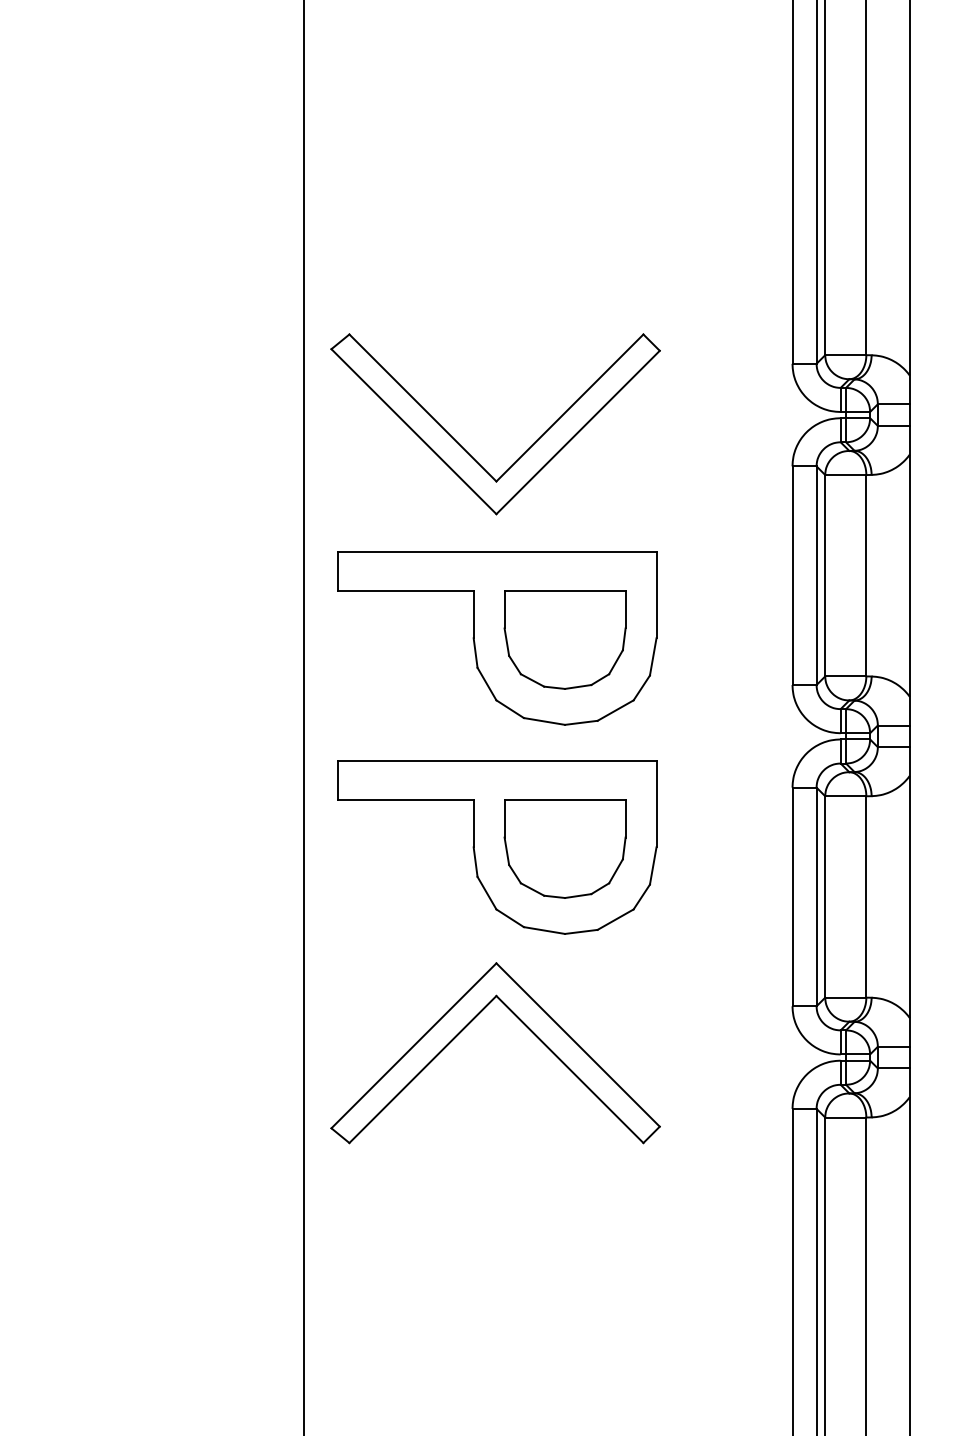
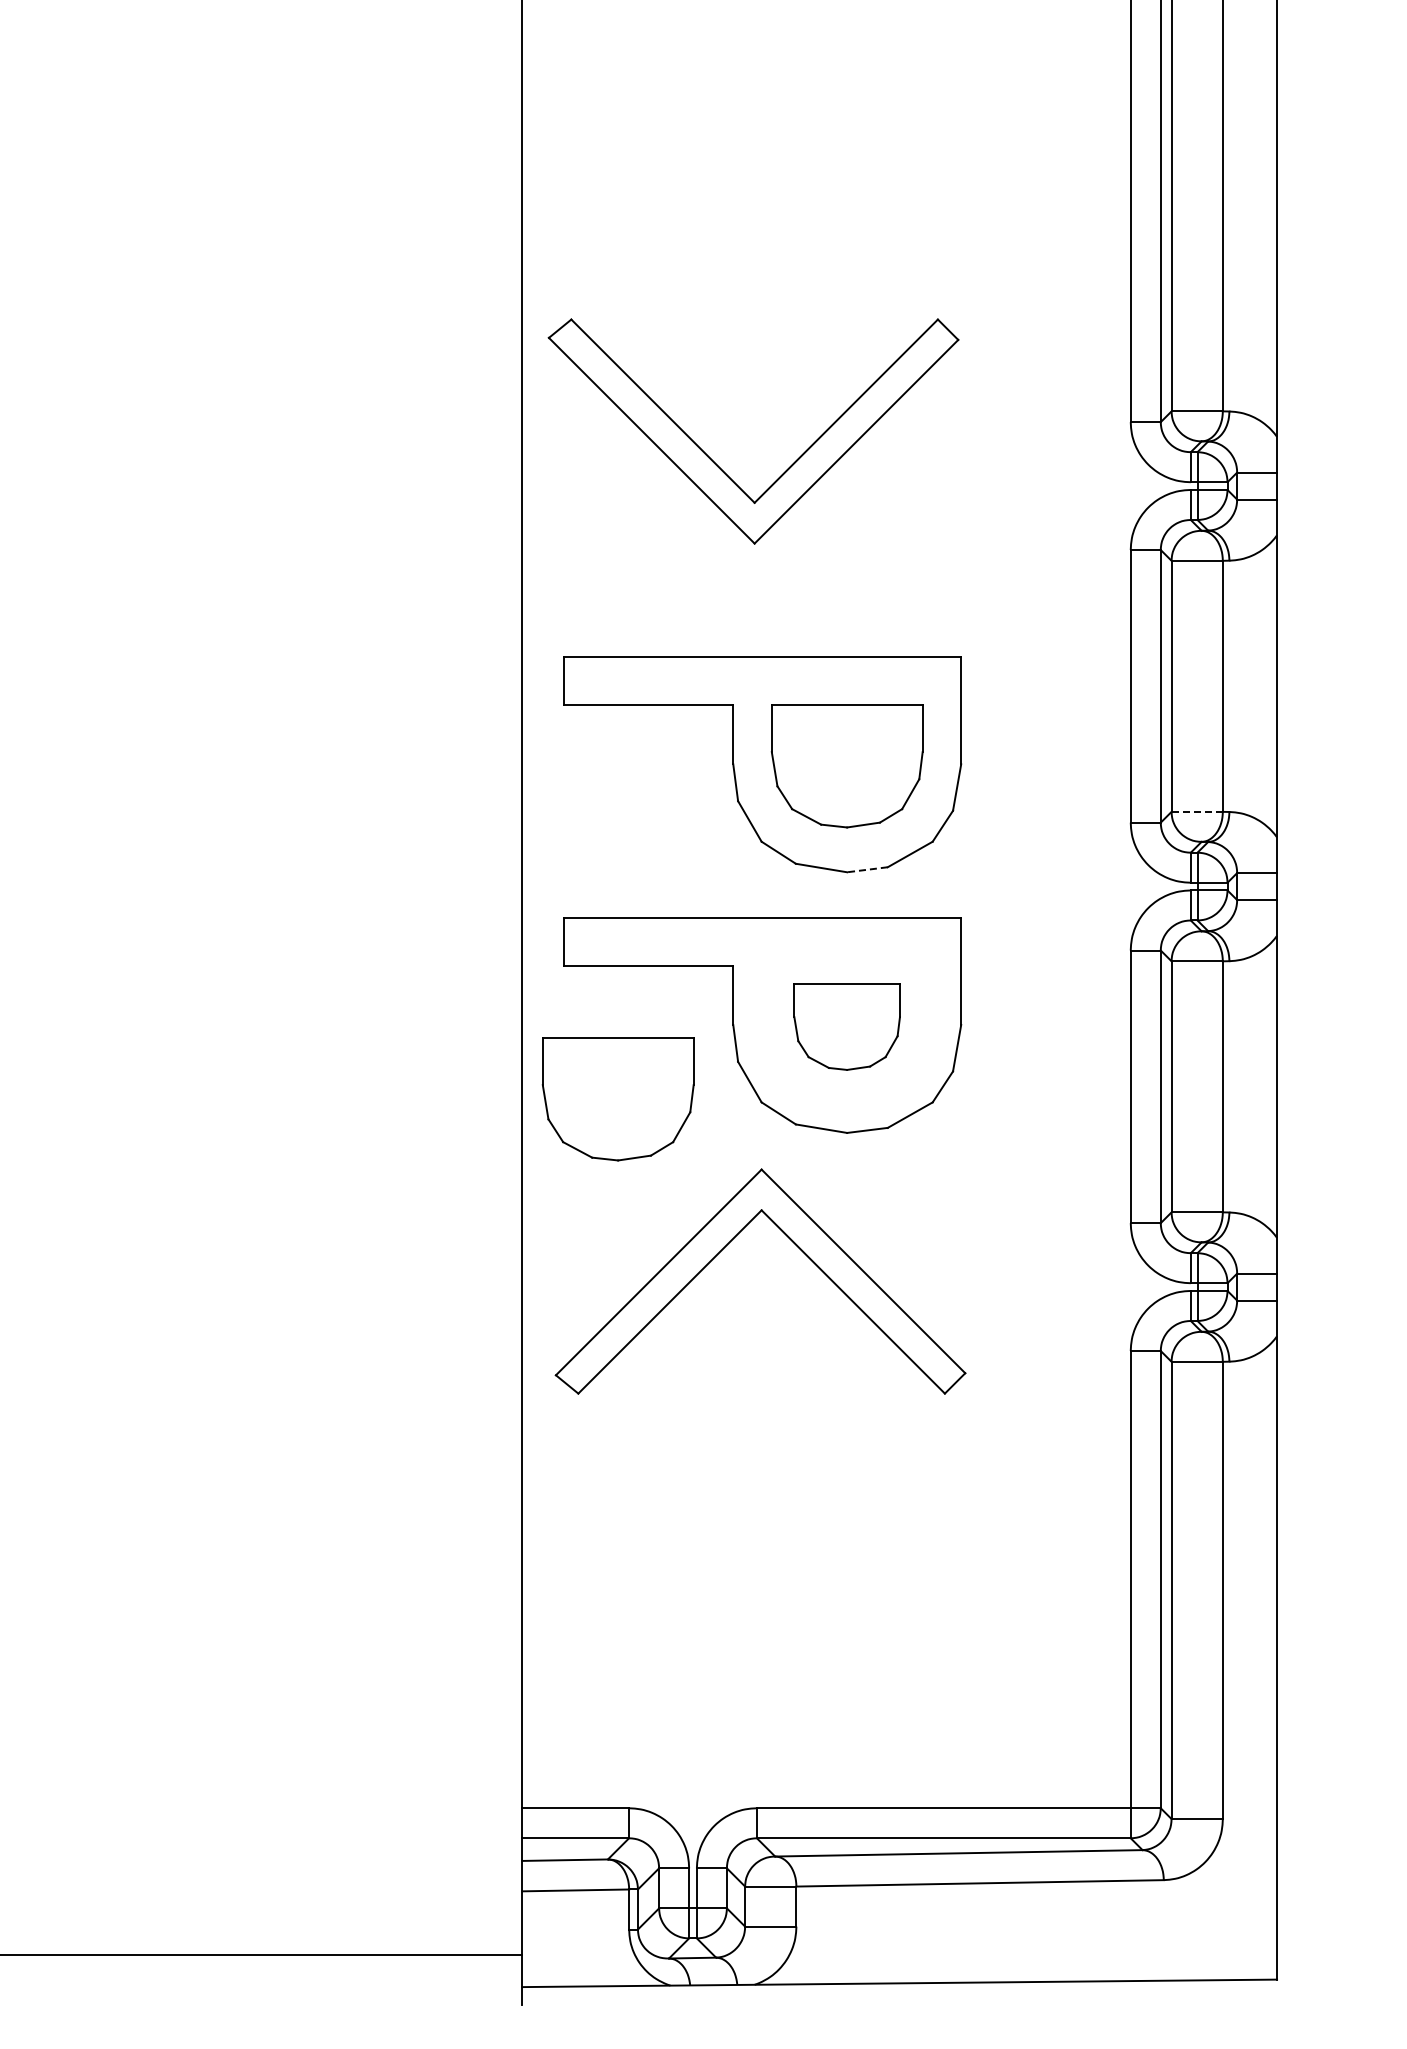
part: (467, 451) -> (718, 465), moved
line: (846, 676) -> (1197, 811), solid -> dashed
line: (580, 722) -> (866, 869), solid -> dashed
part: (564, 849) -> (846, 1027), size x0.7
part: (380, 907) -> (617, 1099), added

